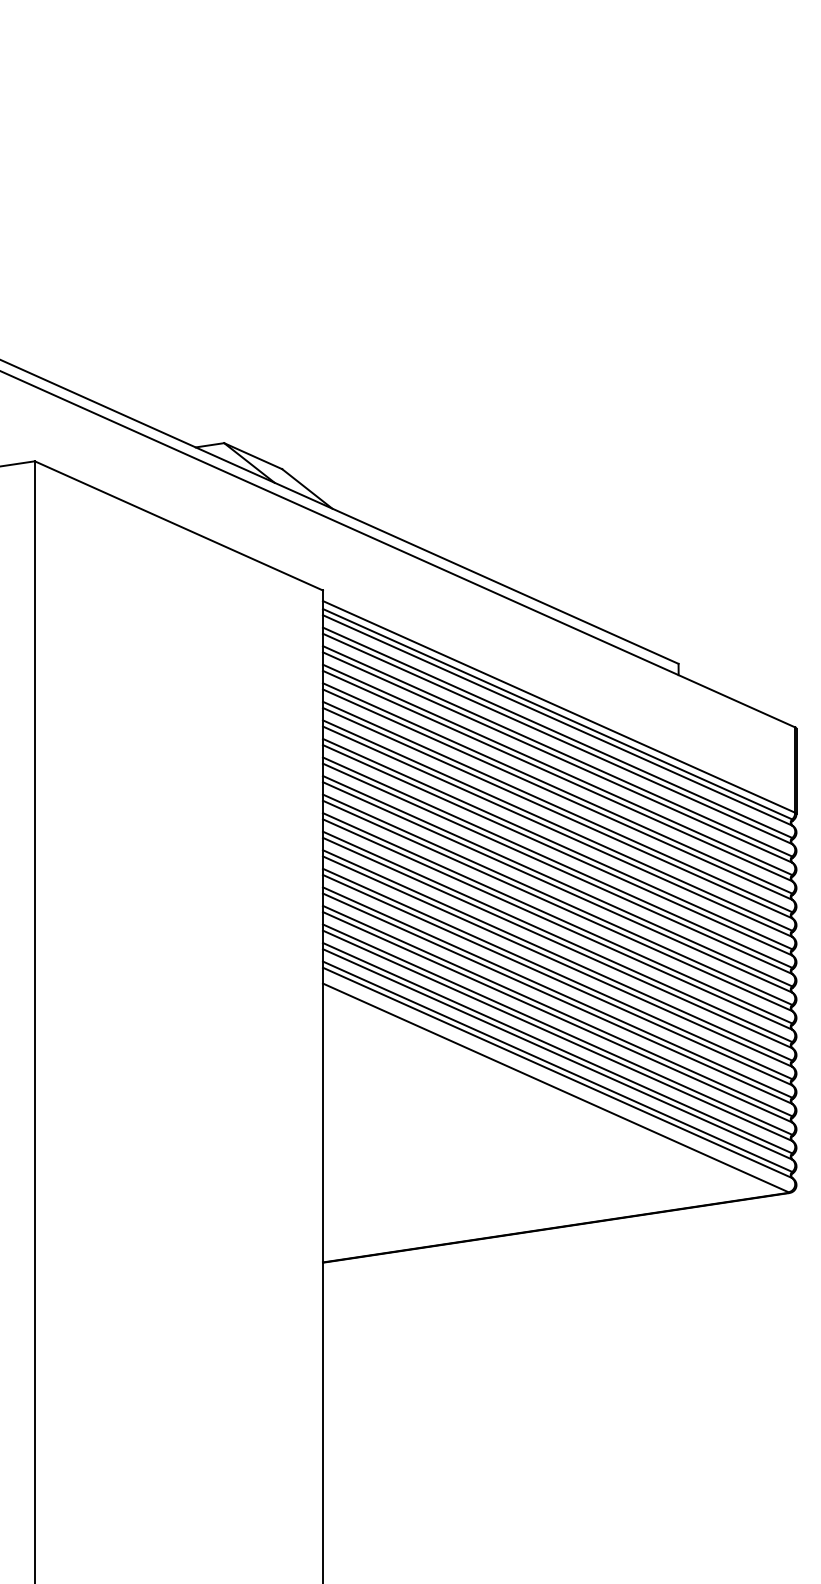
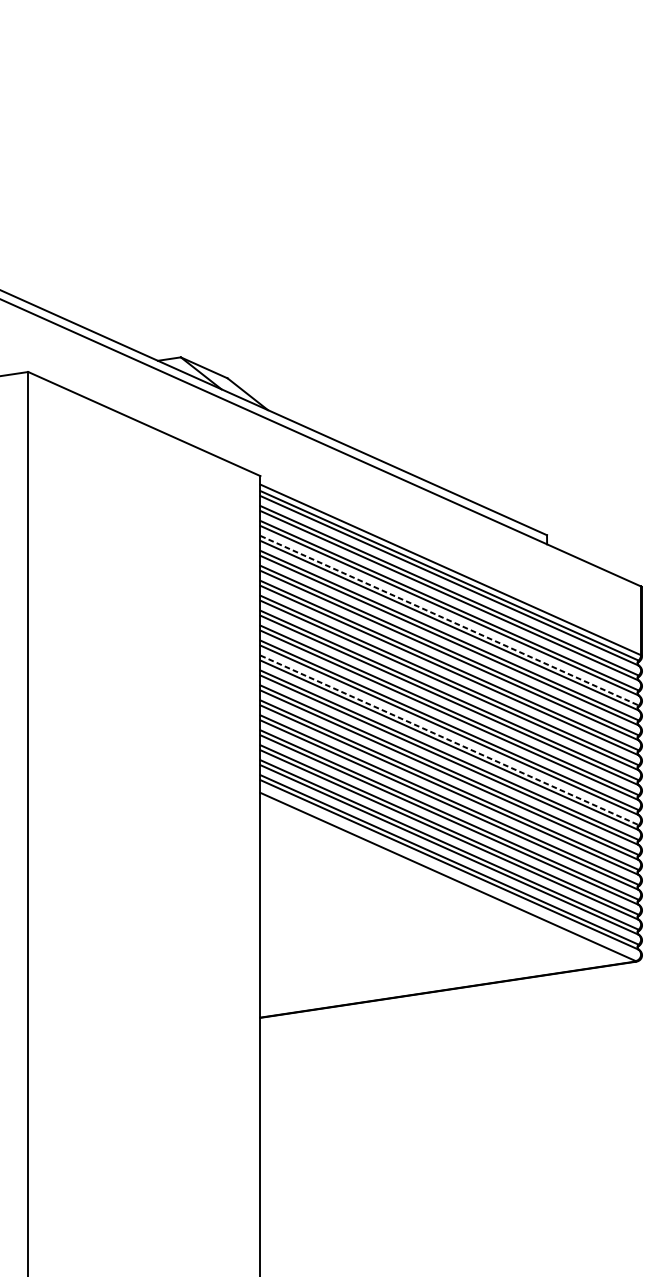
line: (558, 770) -> (450, 621), solid -> dashed
line: (558, 918) -> (450, 740), solid -> dashed

